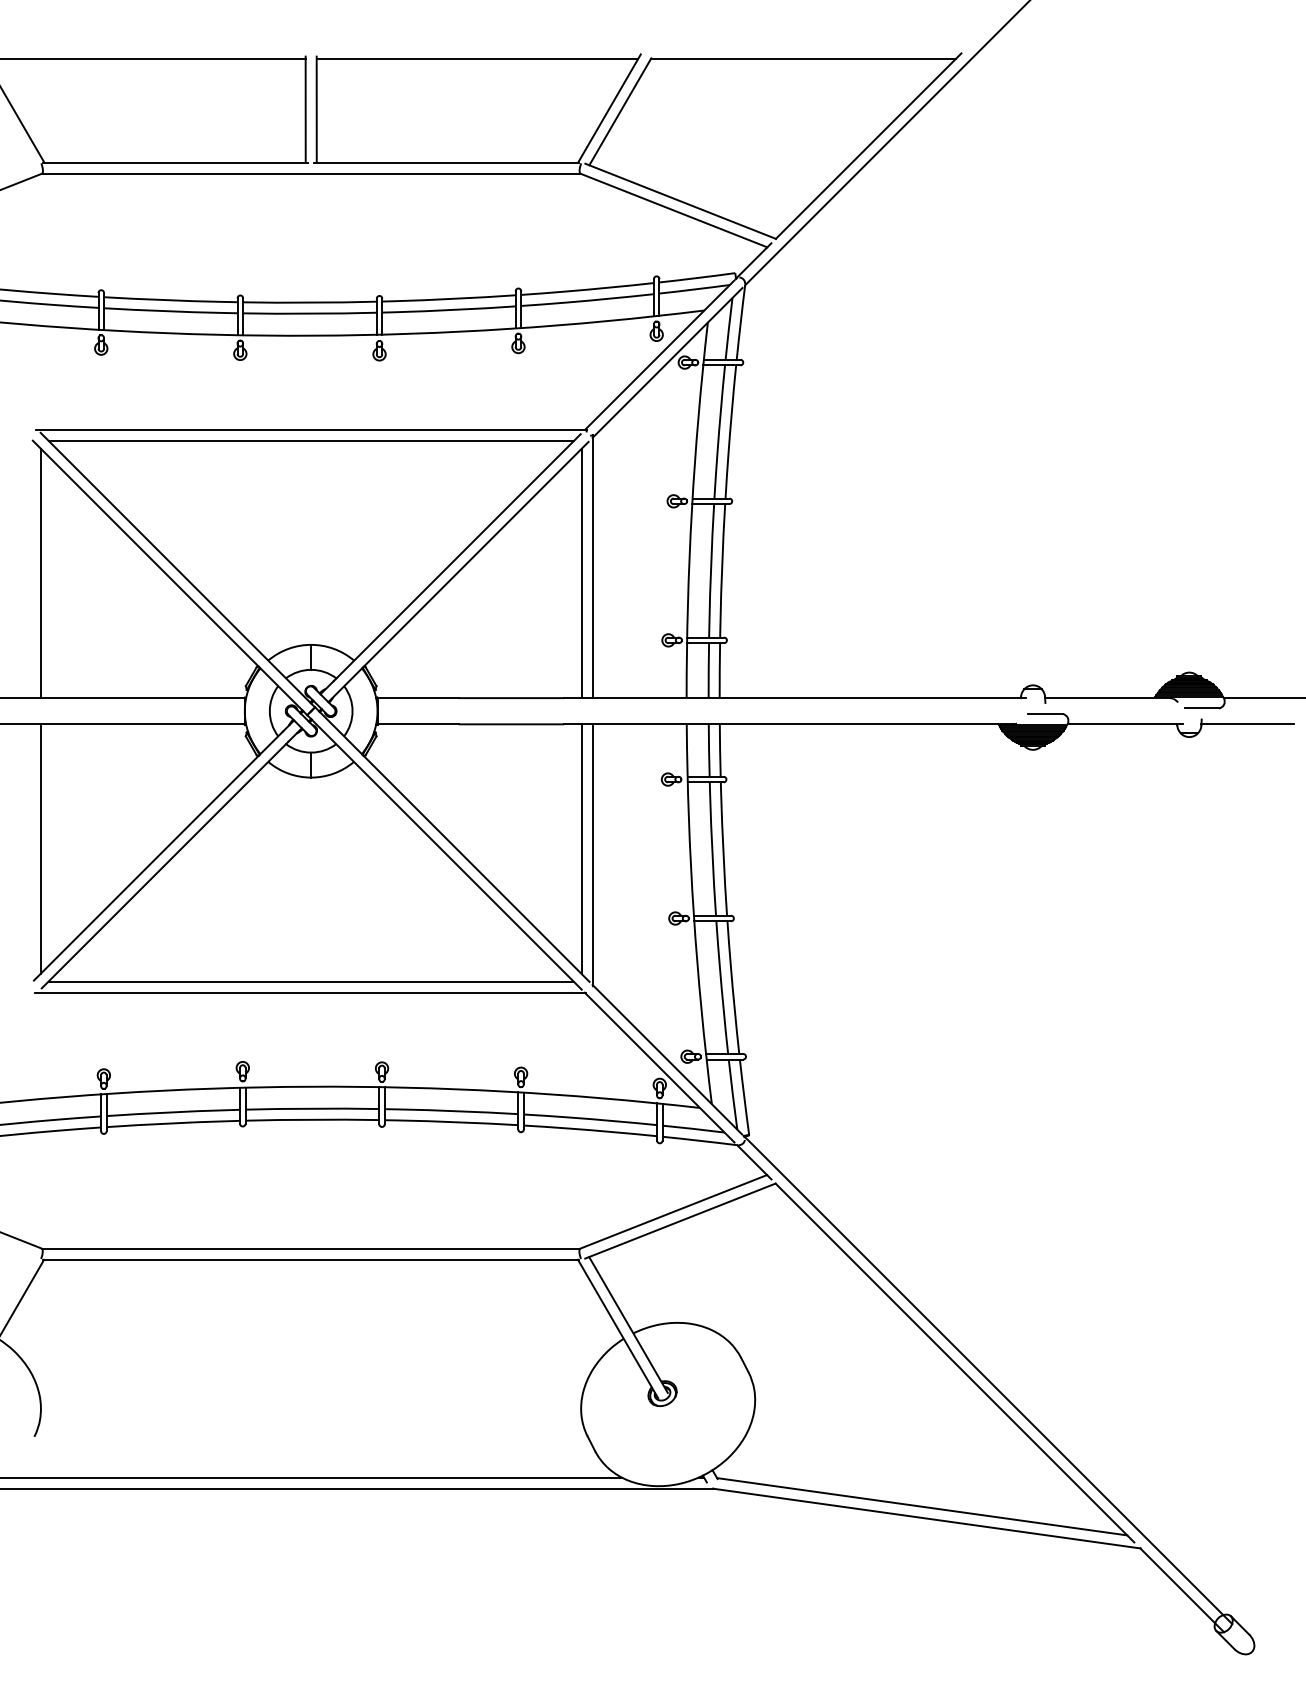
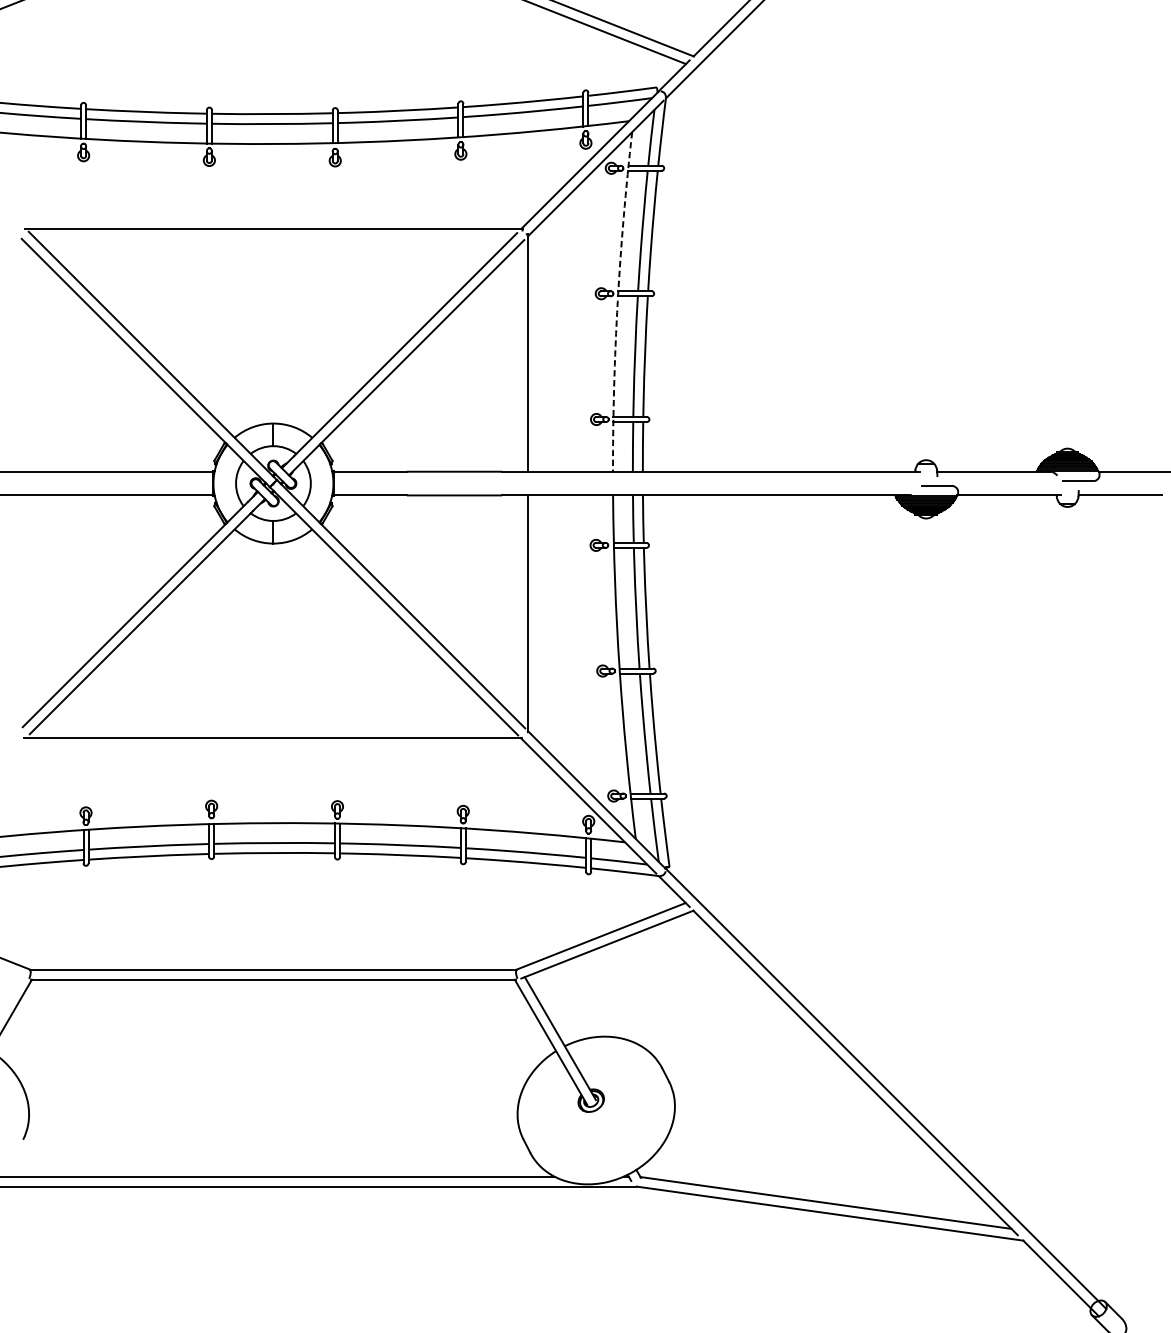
line: (311, 440) -> (273, 238), removed
arc: (691, 510) -> (617, 302), solid -> dashed
line: (40, 573) -> (28, 359), removed
line: (581, 573) -> (517, 359), removed
line: (40, 848) -> (28, 607), removed
line: (581, 848) -> (517, 607), removed
line: (310, 981) -> (272, 727), removed

